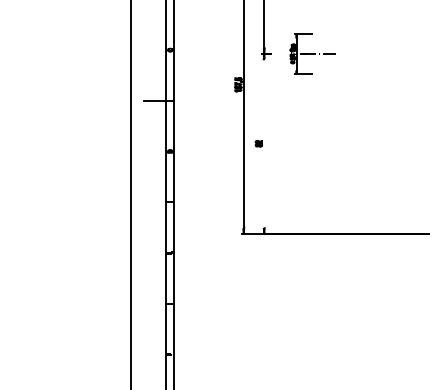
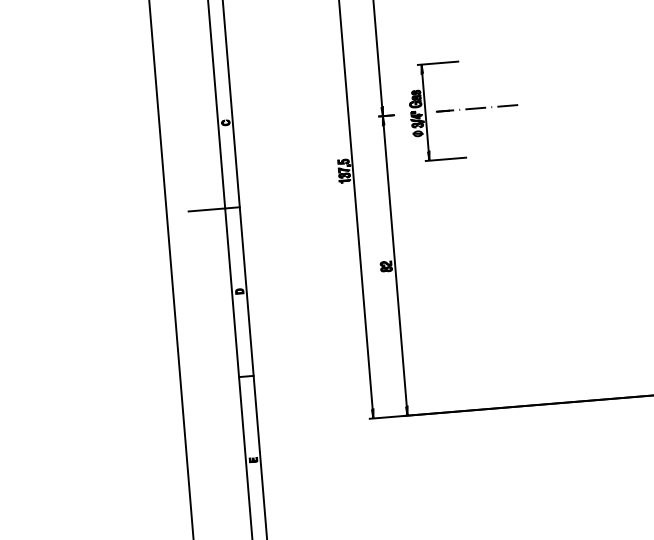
part: (312, 53) -> (463, 108), size x1.43
line: (264, 143) -> (395, 265), added

